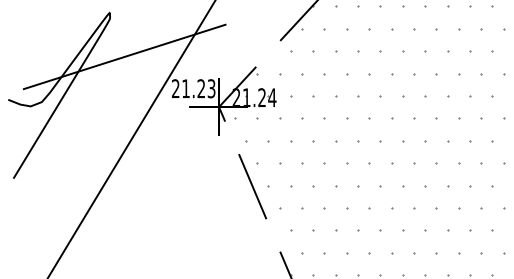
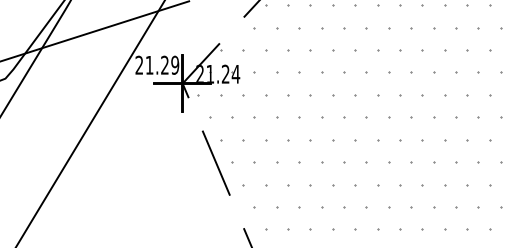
text: (211, 88) -> (175, 65), 21.23 -> 21.29

